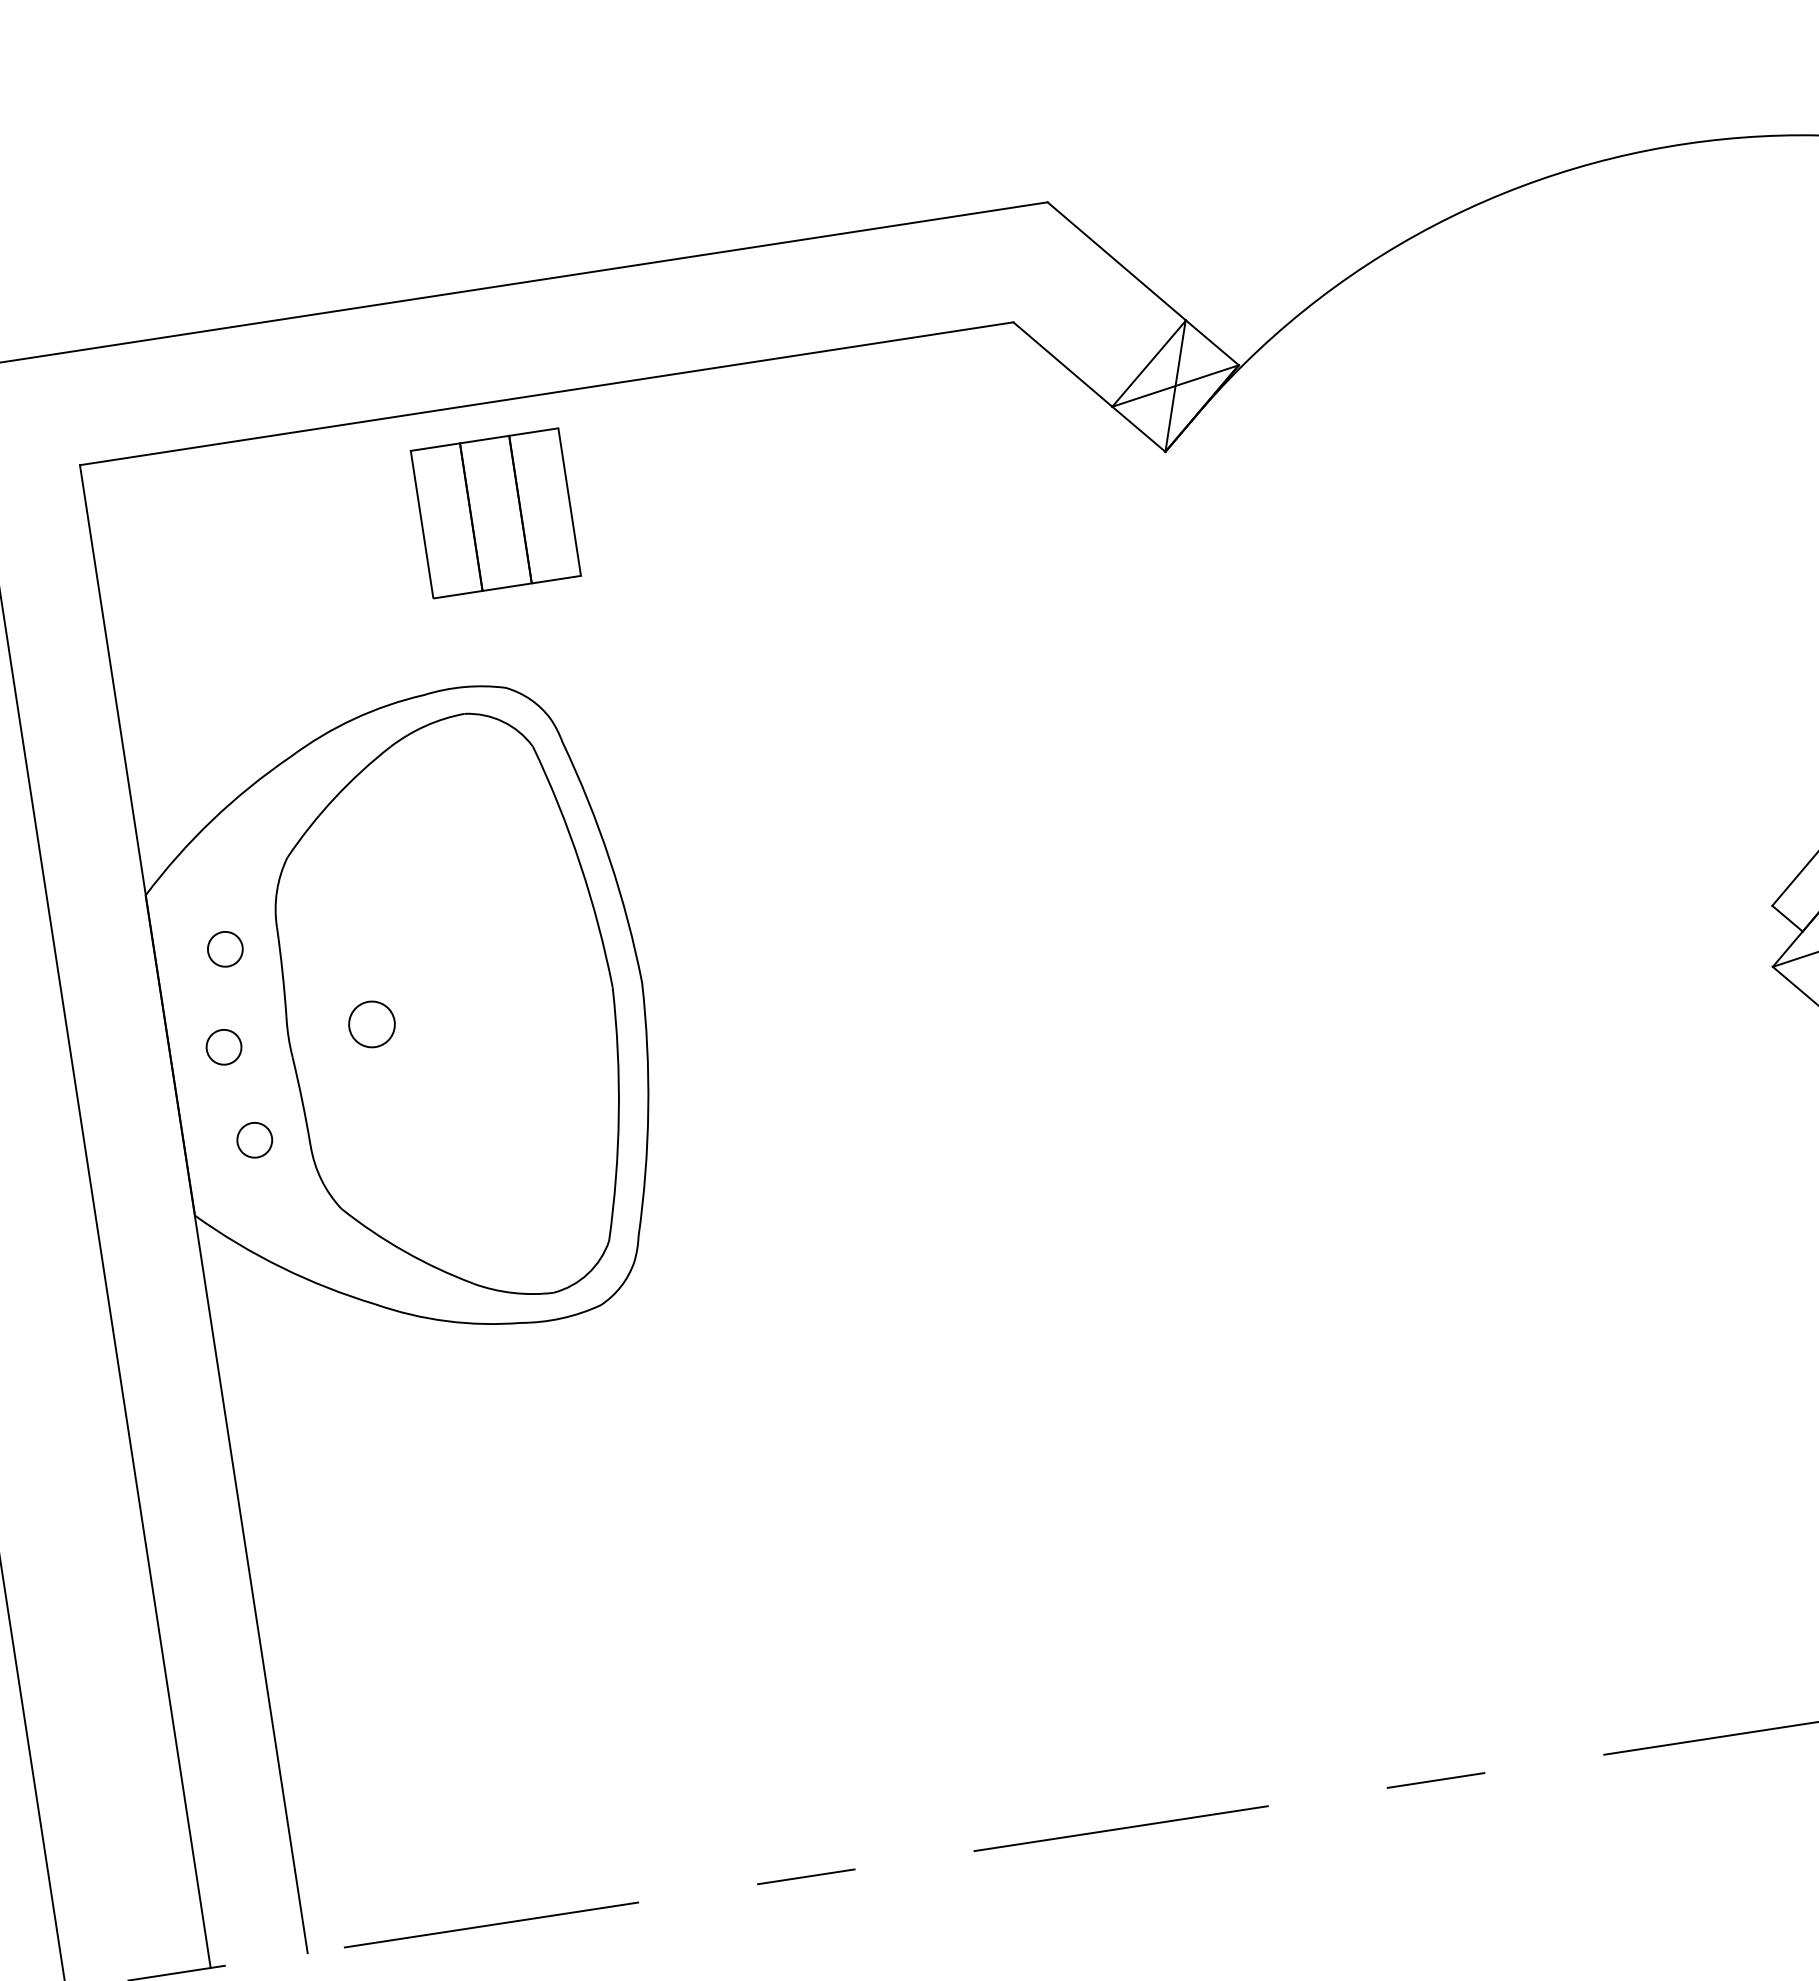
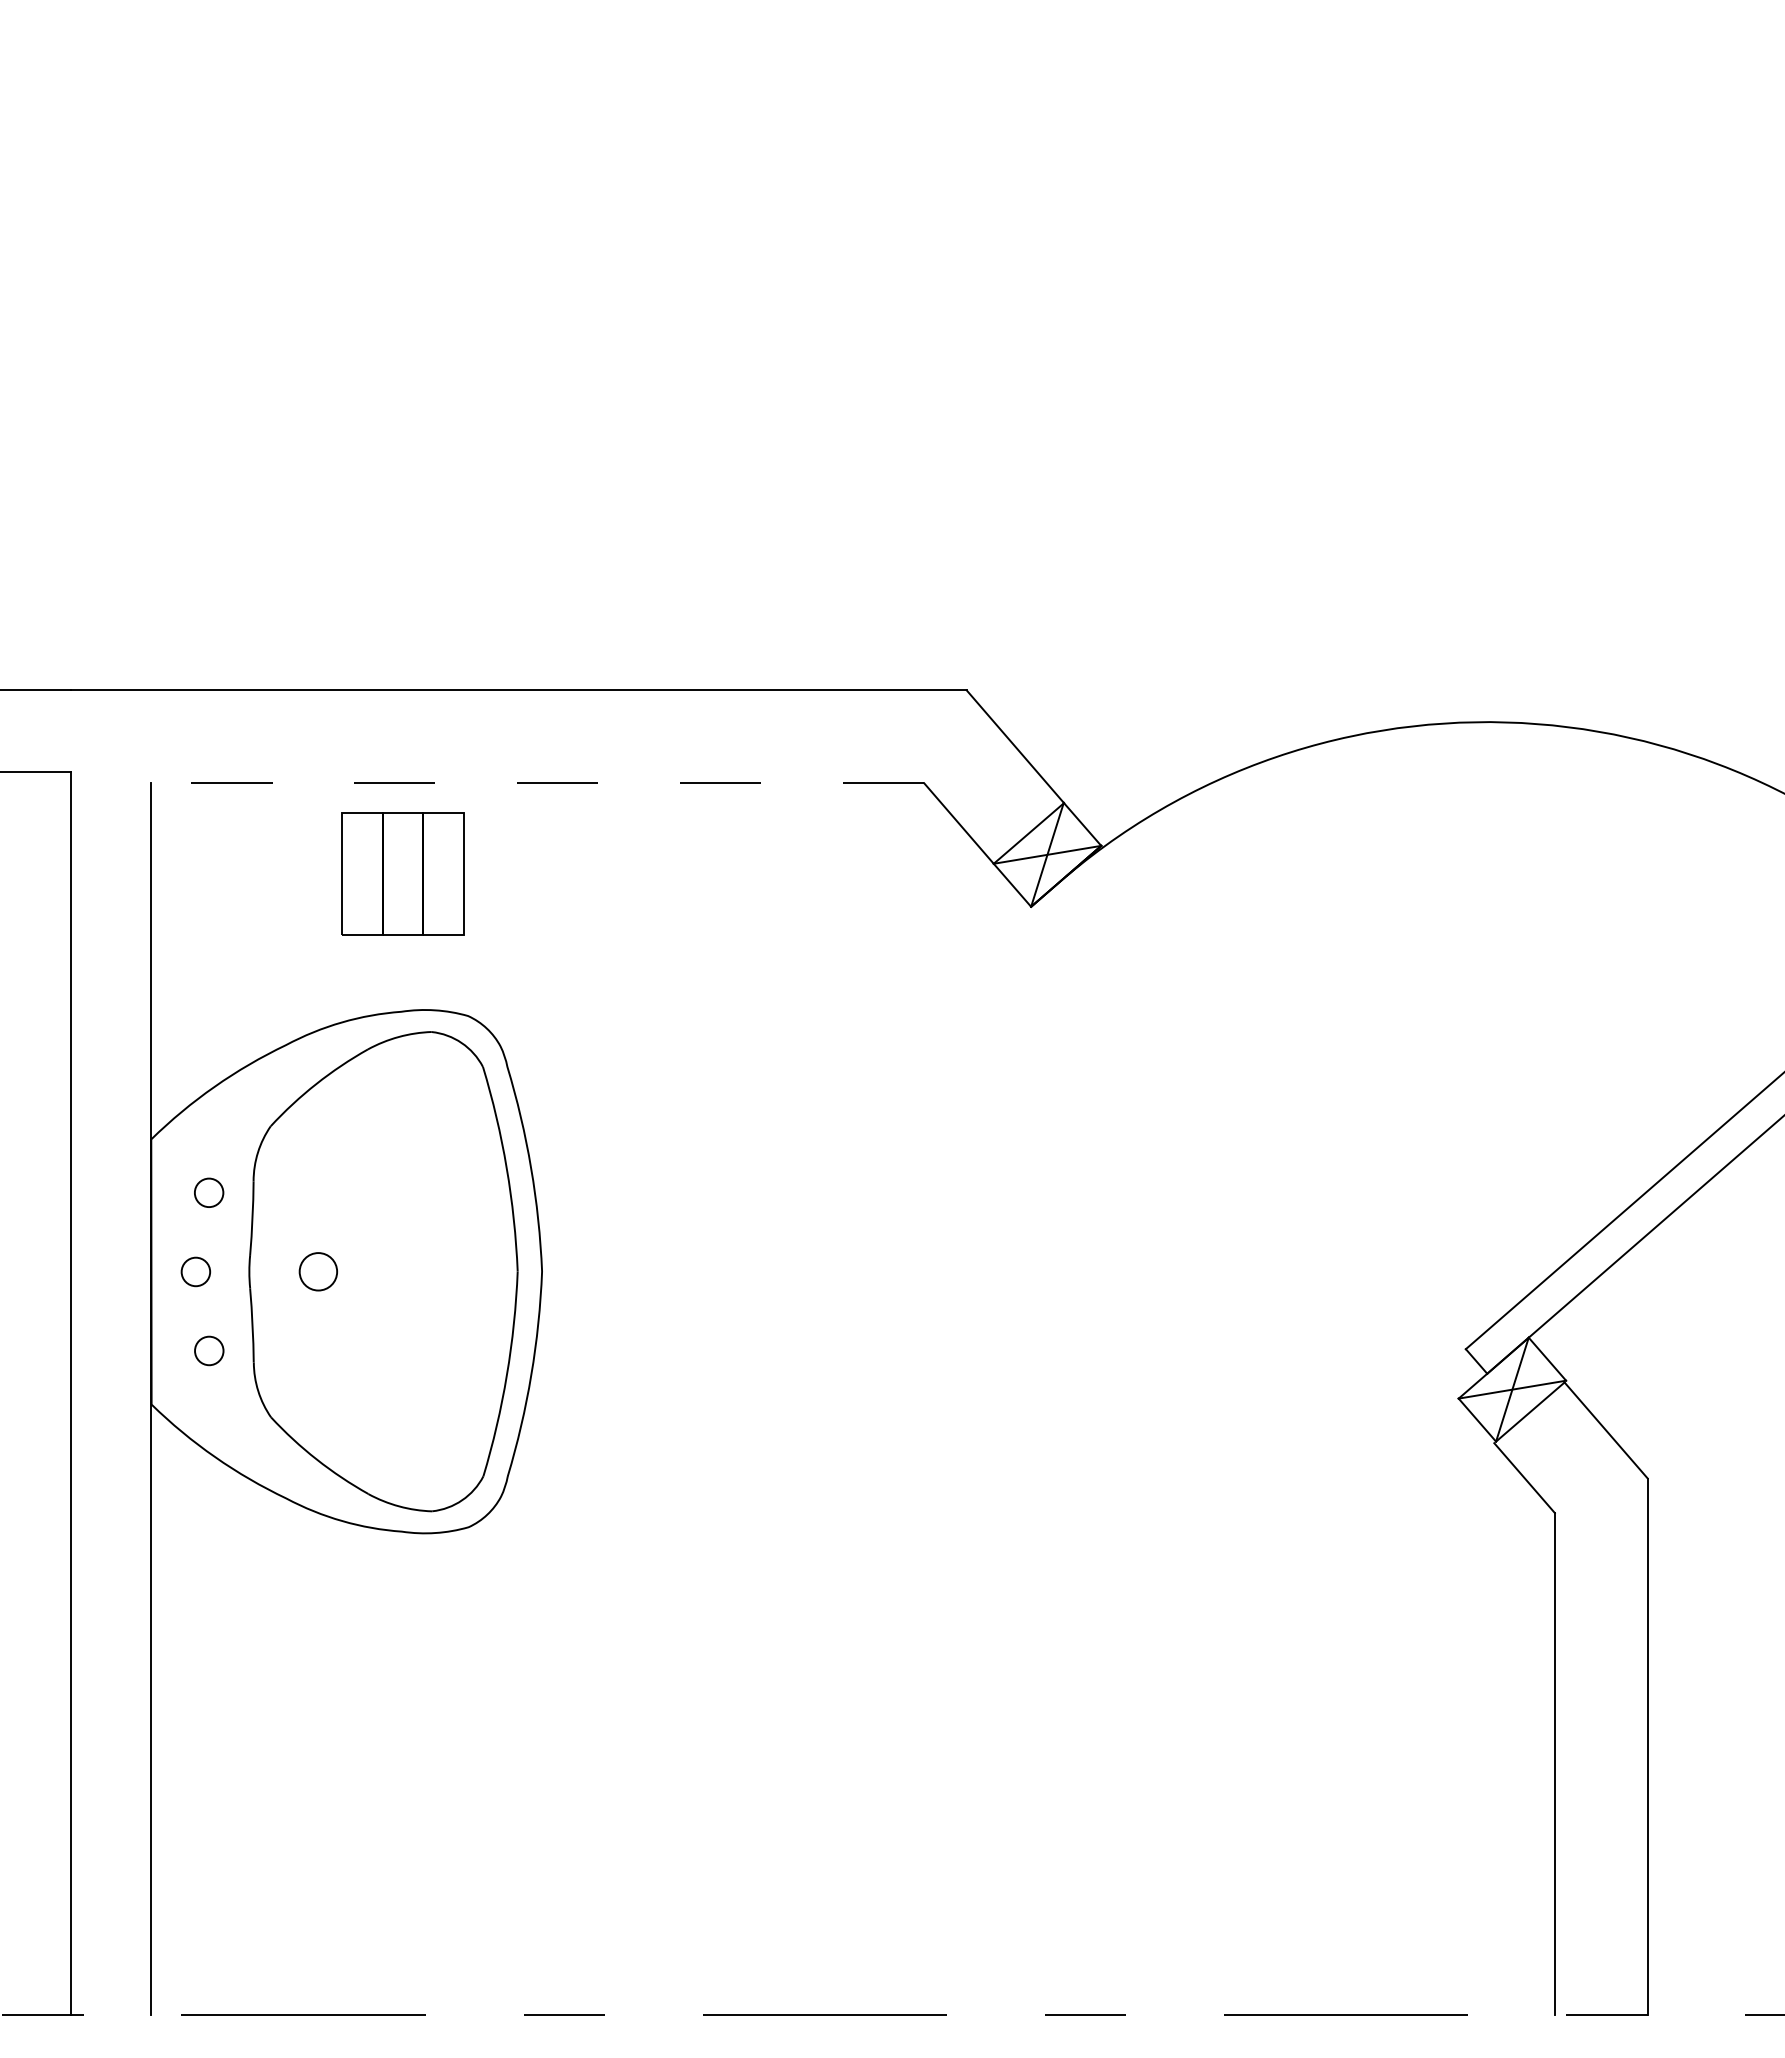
line: (546, 394) -> (537, 783), solid -> dashed
part: (495, 513) -> (402, 873), moved

